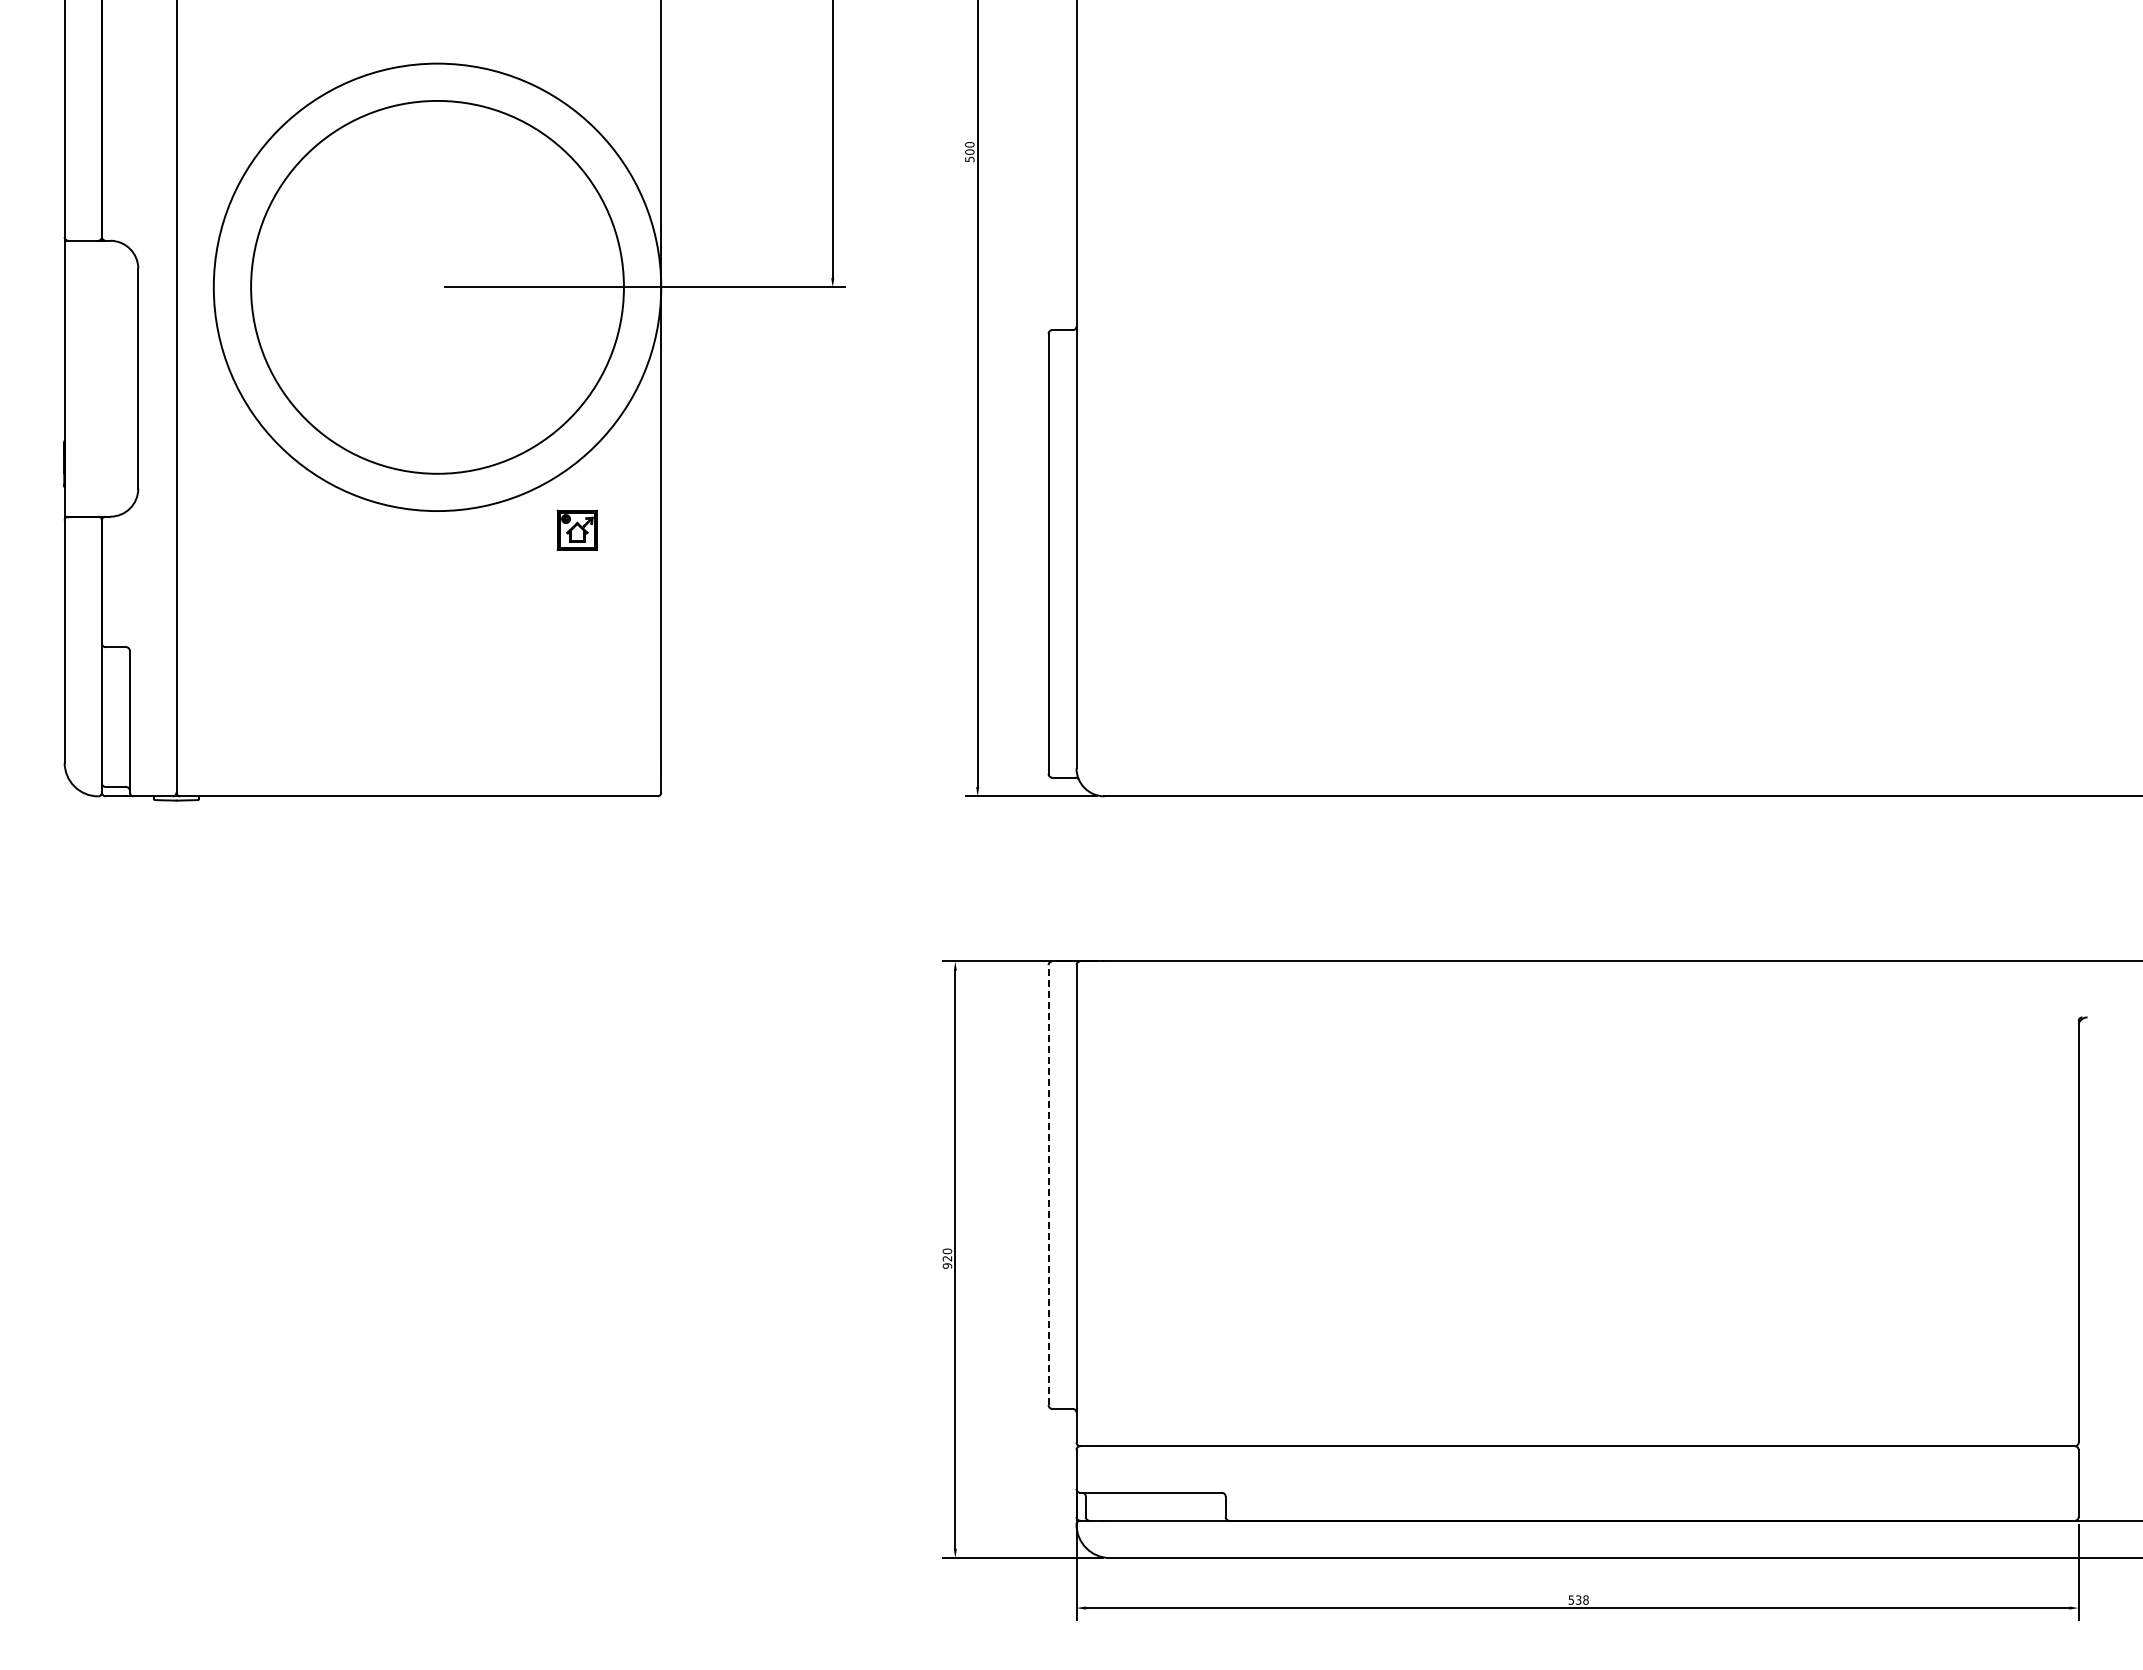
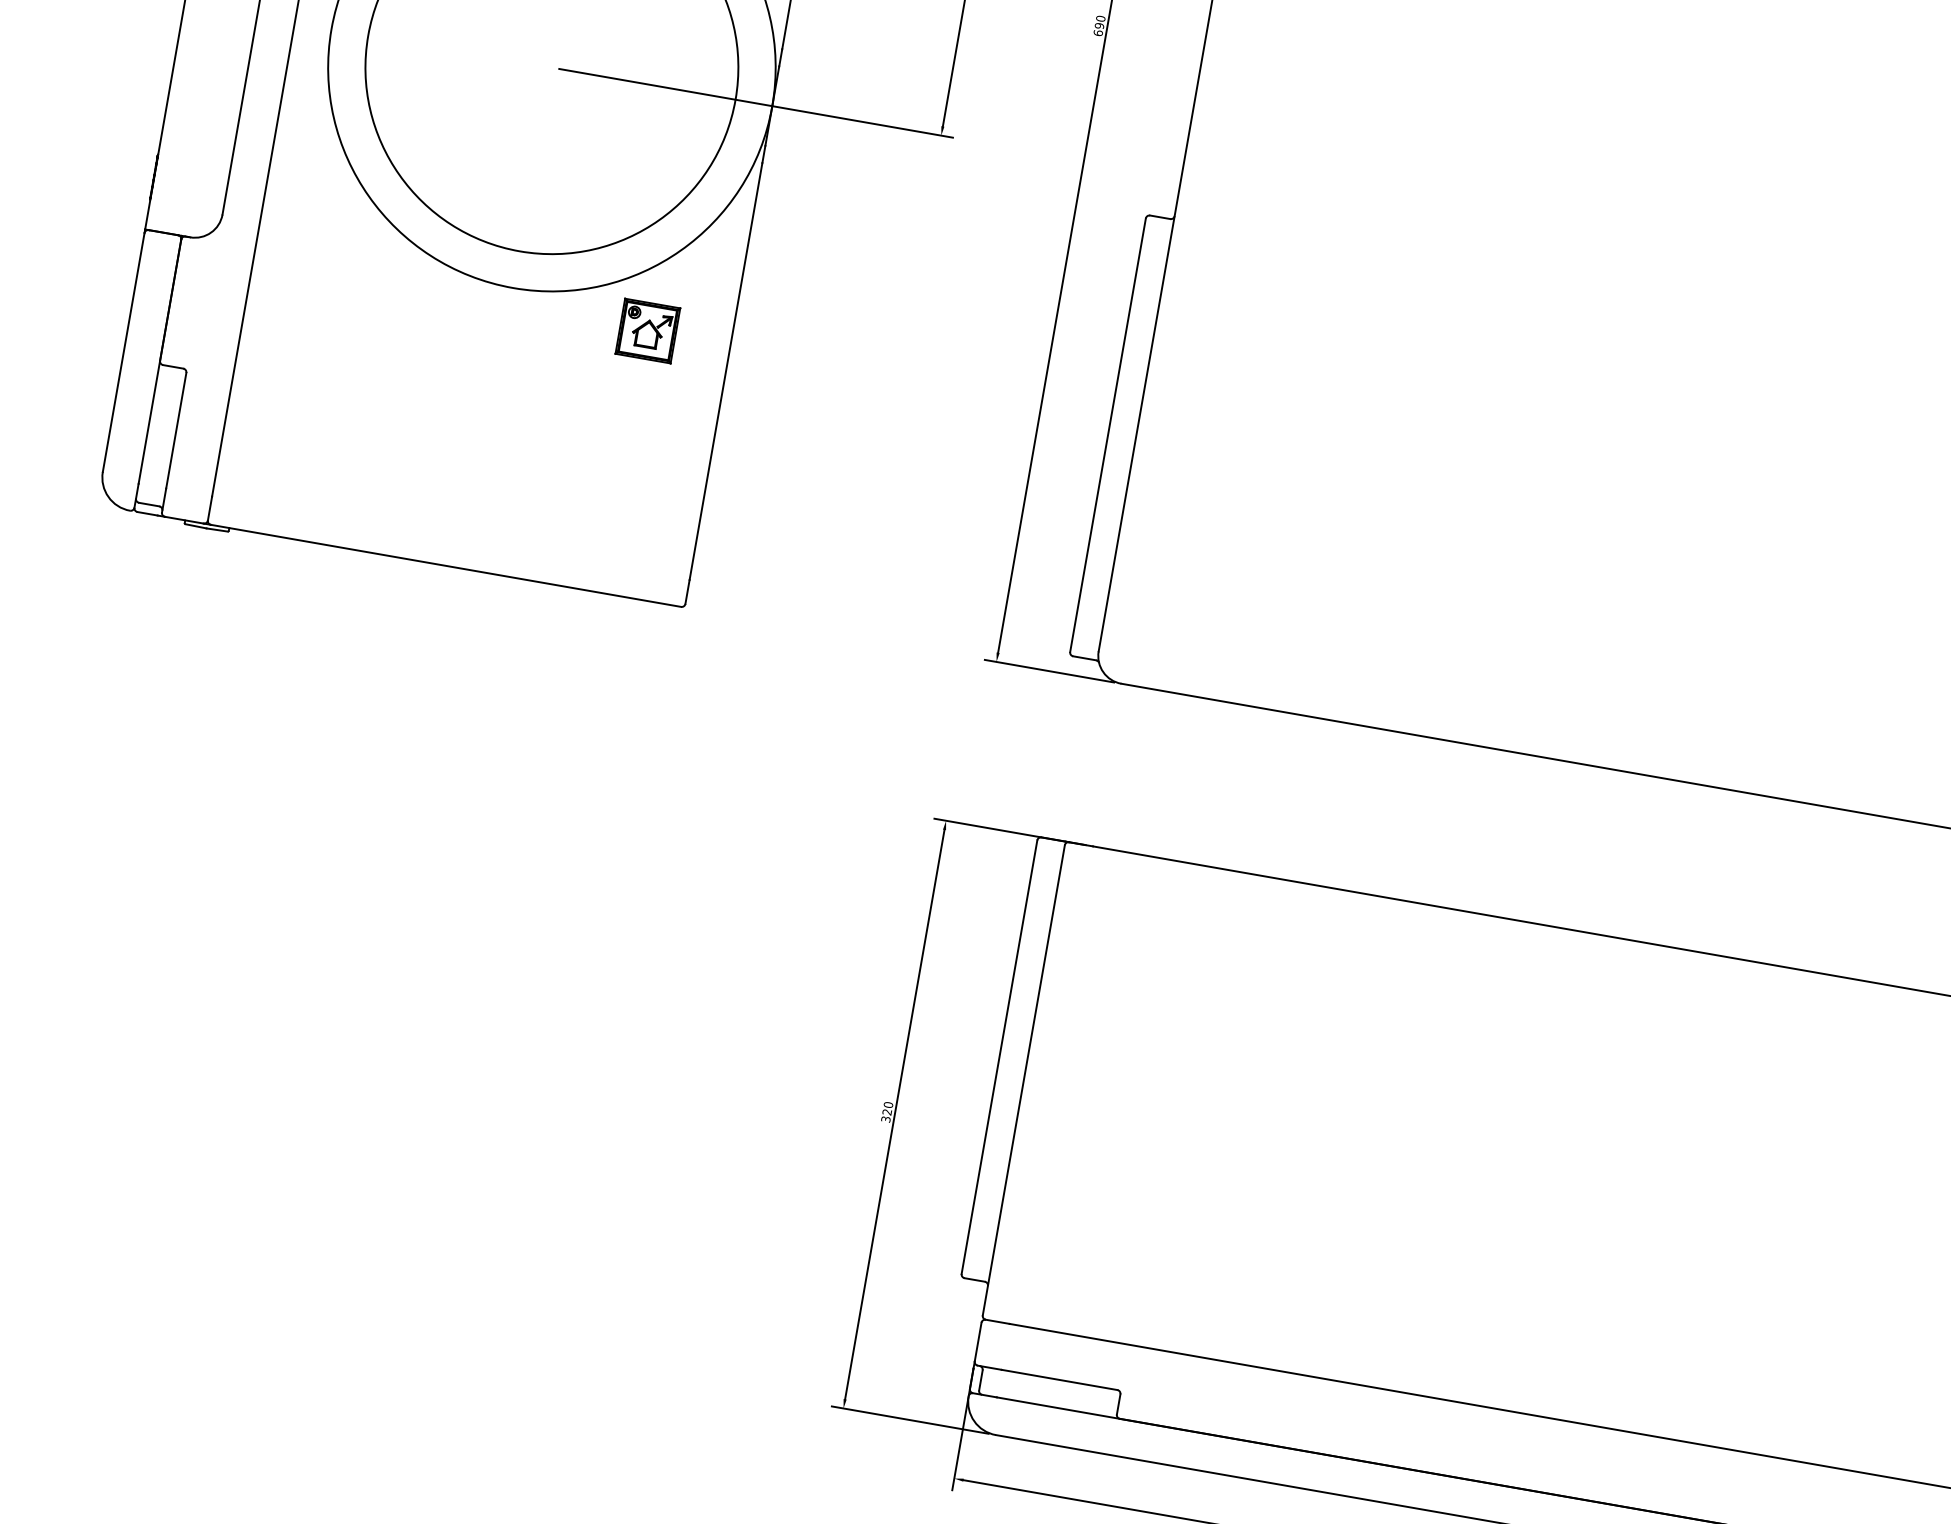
text: (969, 155) -> (1098, 29), 500 -> 690
part: (577, 530) -> (648, 331), size x1.43
line: (1048, 1185) -> (999, 1057), dashed -> solid
text: (946, 1265) -> (885, 1118), 920 -> 320

